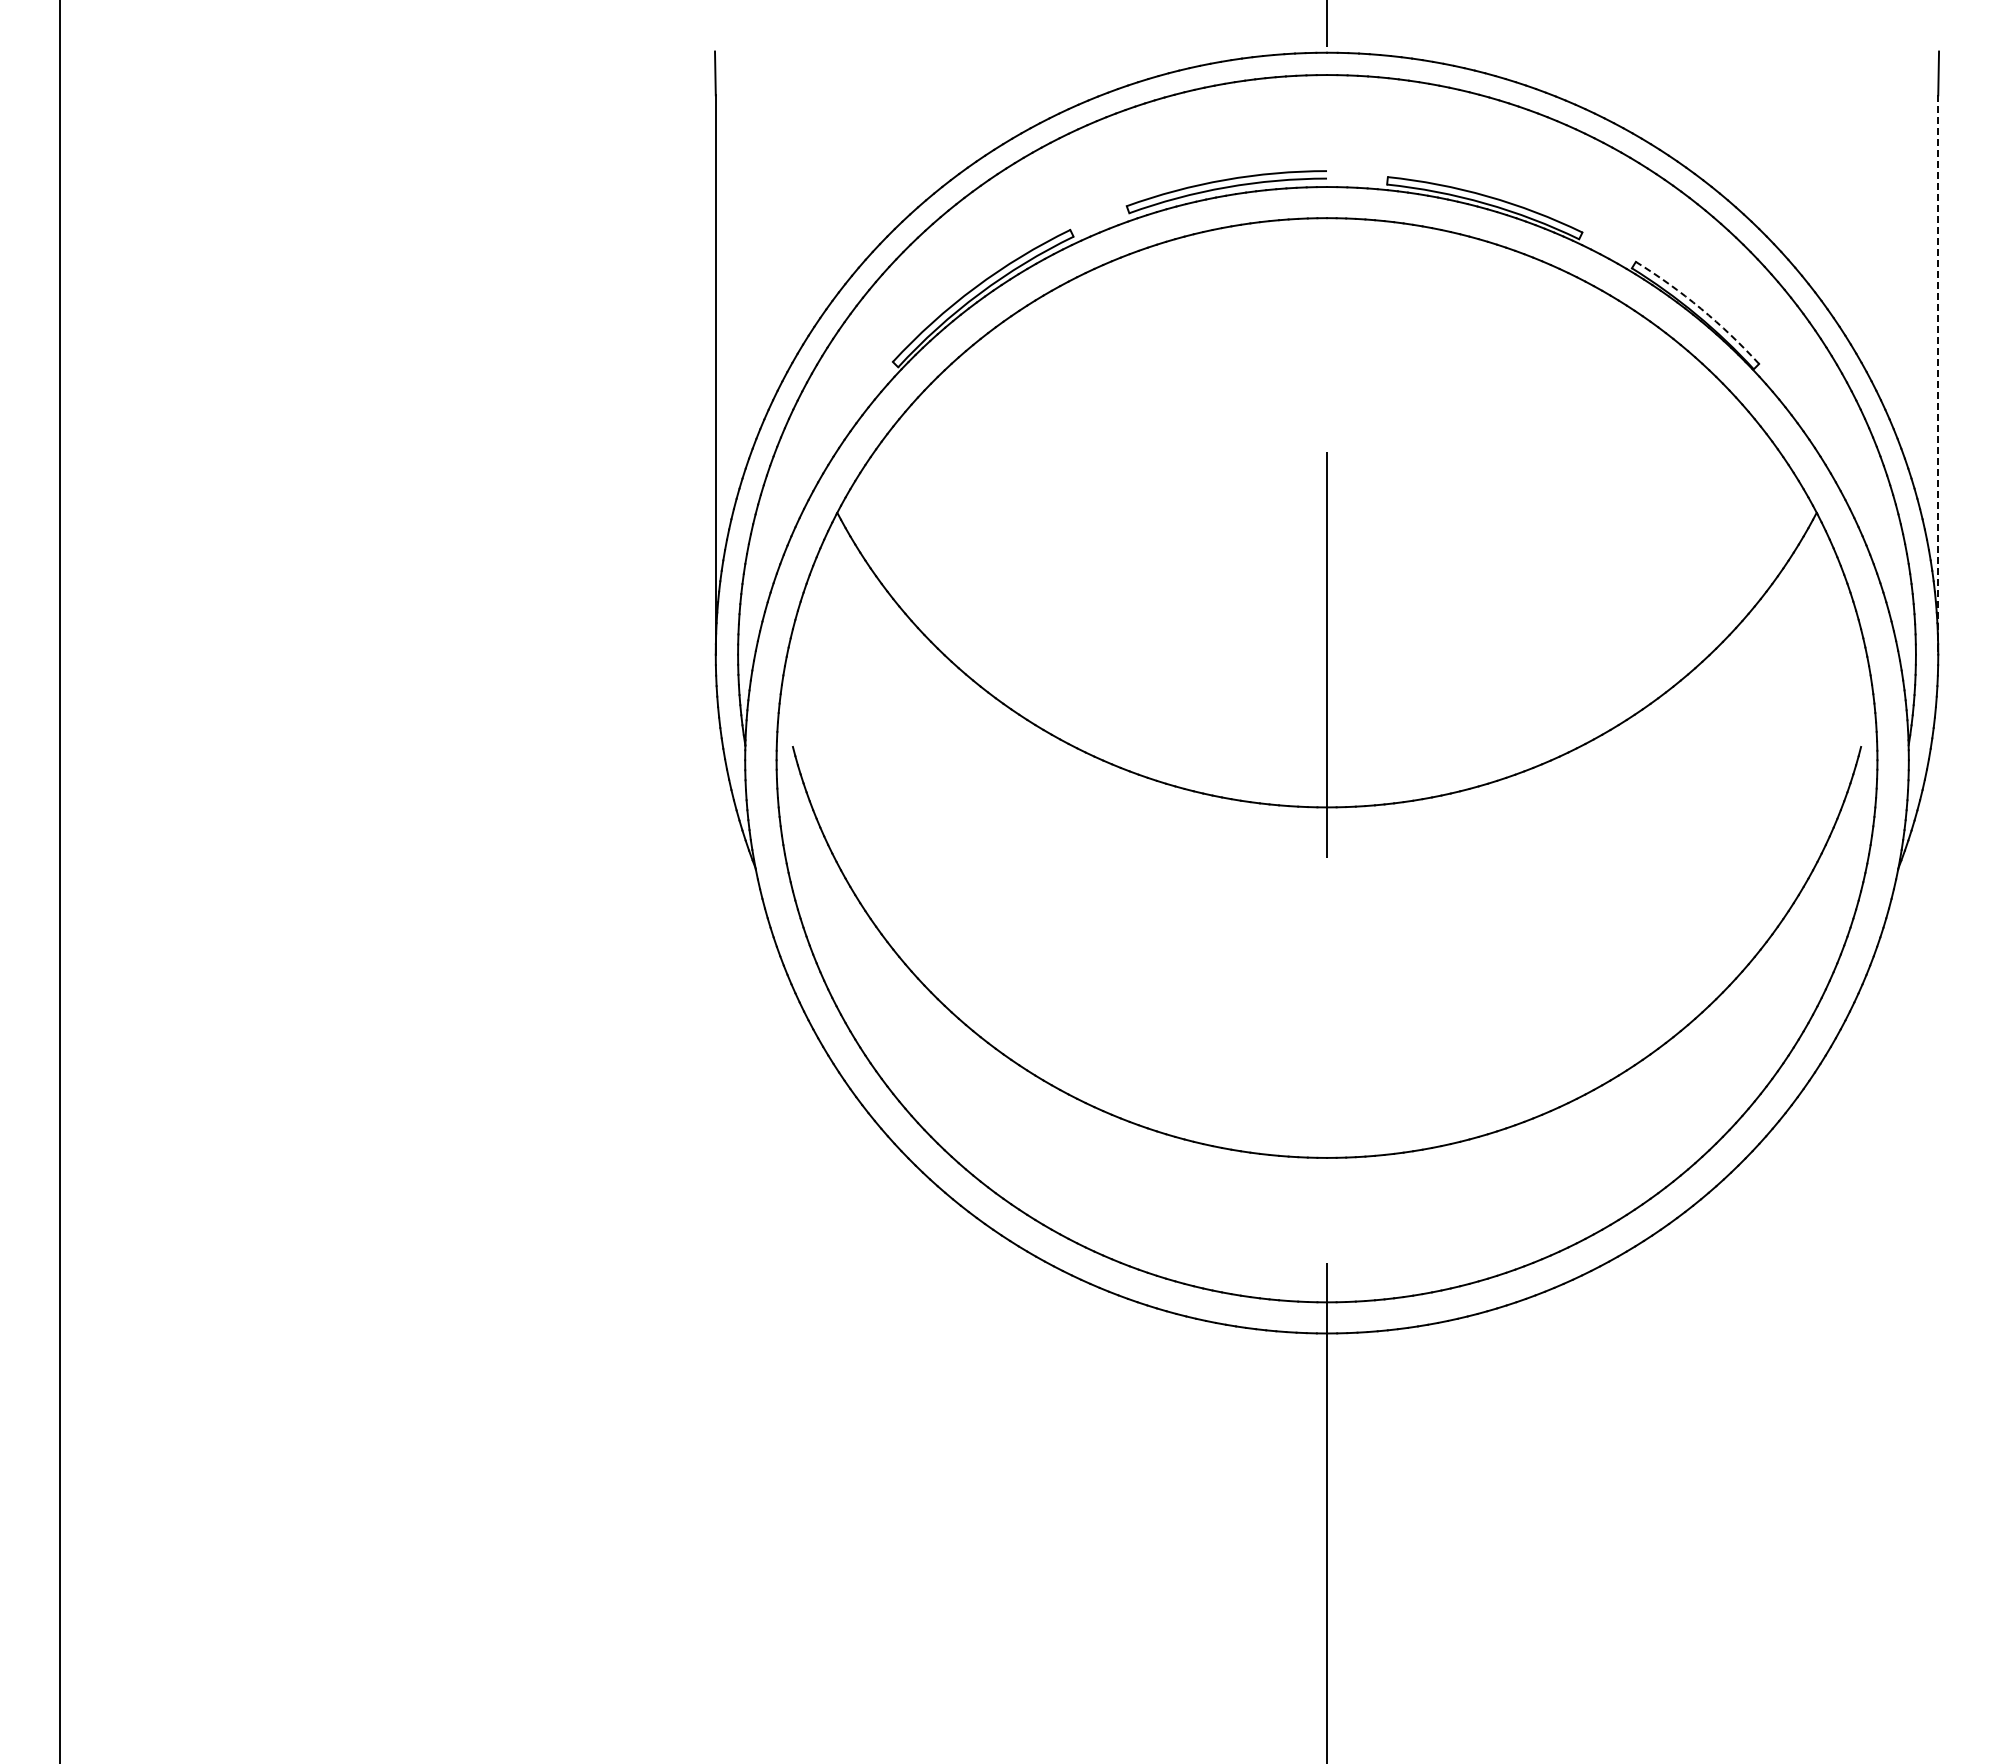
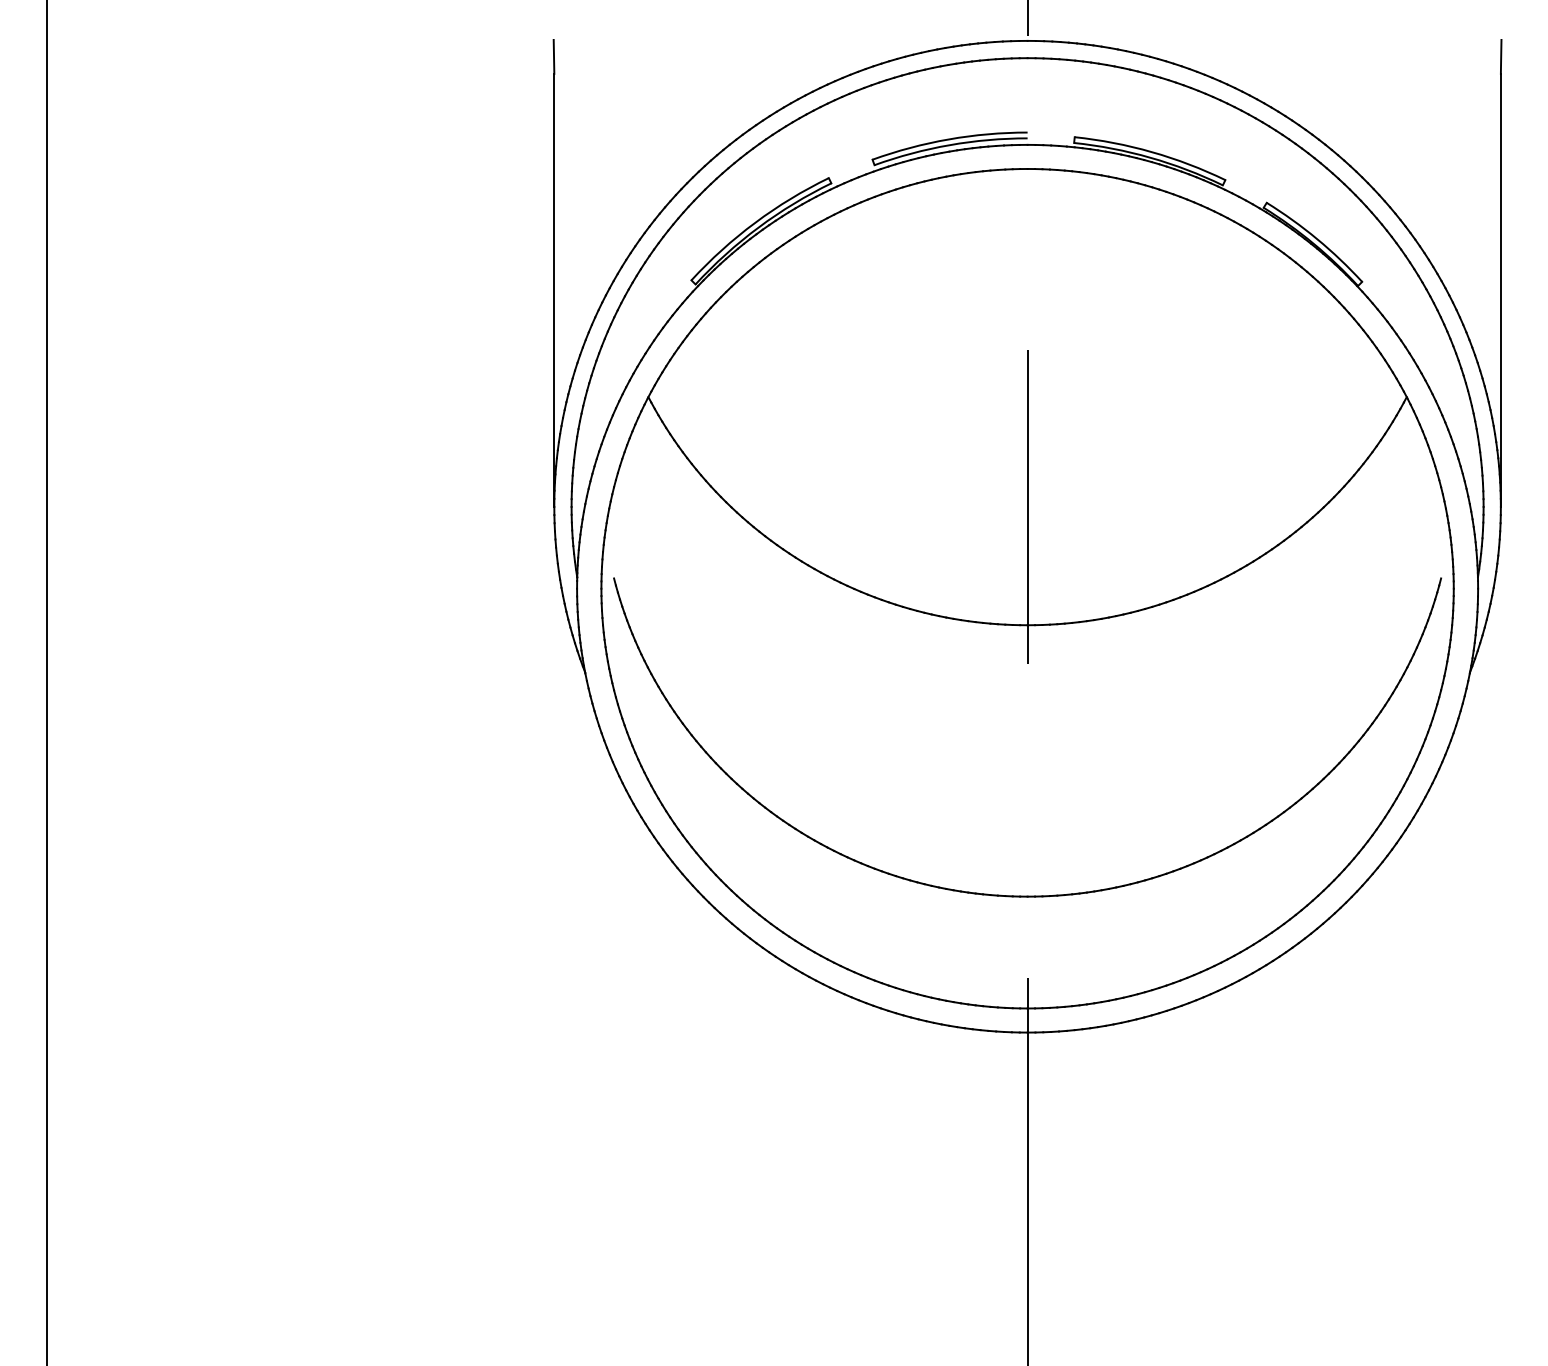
arc: (1701, 308) -> (1317, 238), dashed -> solid
line: (1938, 375) -> (1501, 290), dashed -> solid

